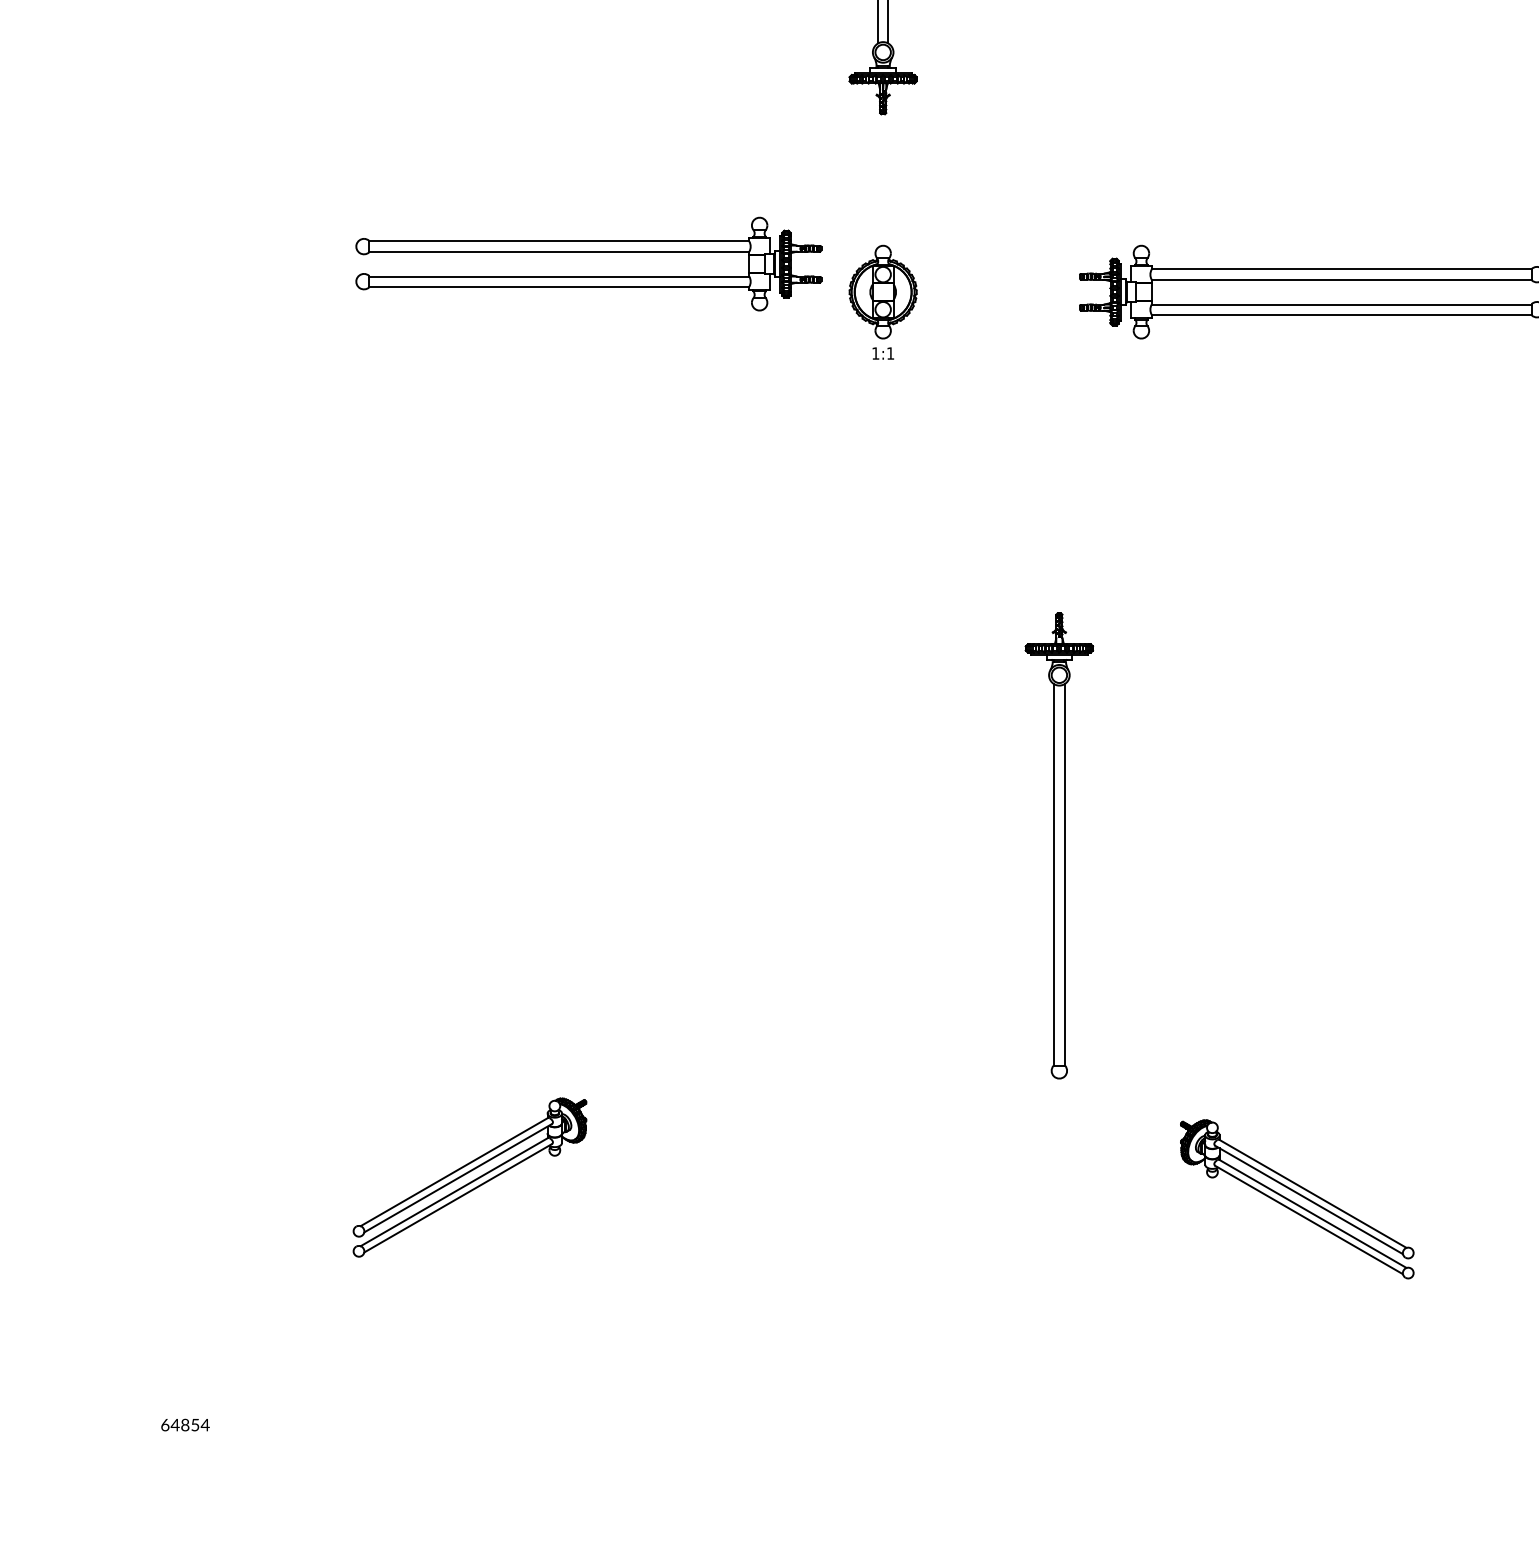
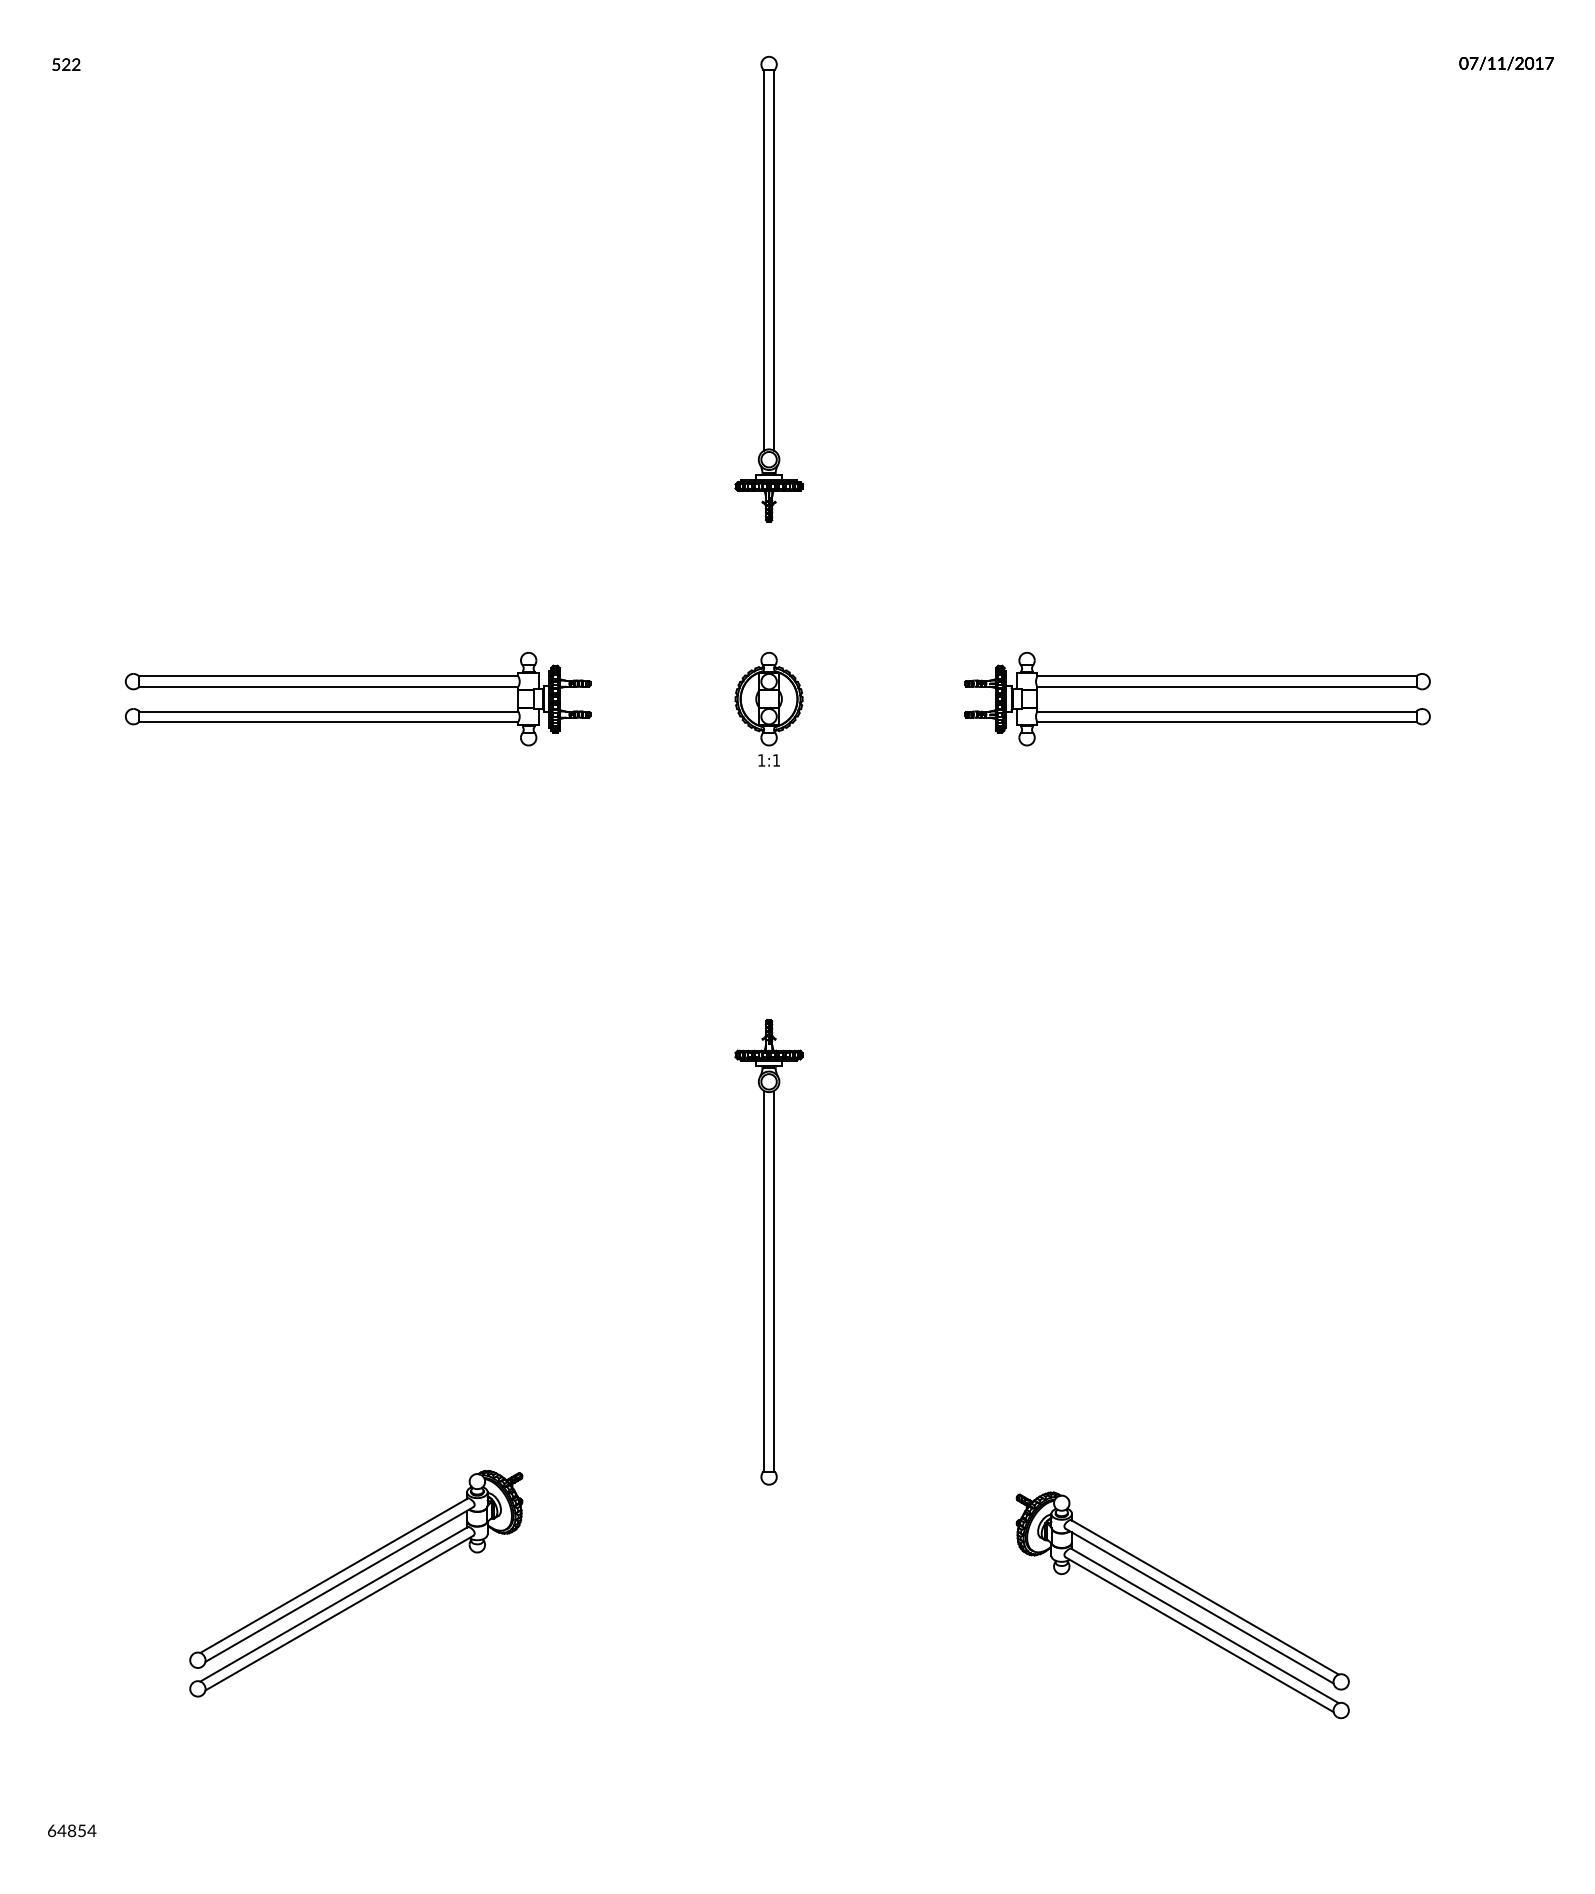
part: (589, 252) -> (358, 687), moved
part: (1058, 846) -> (768, 1252), moved
part: (470, 1177) -> (356, 1583), size x1.43
part: (1297, 1199) -> (1182, 1605), size x1.43

